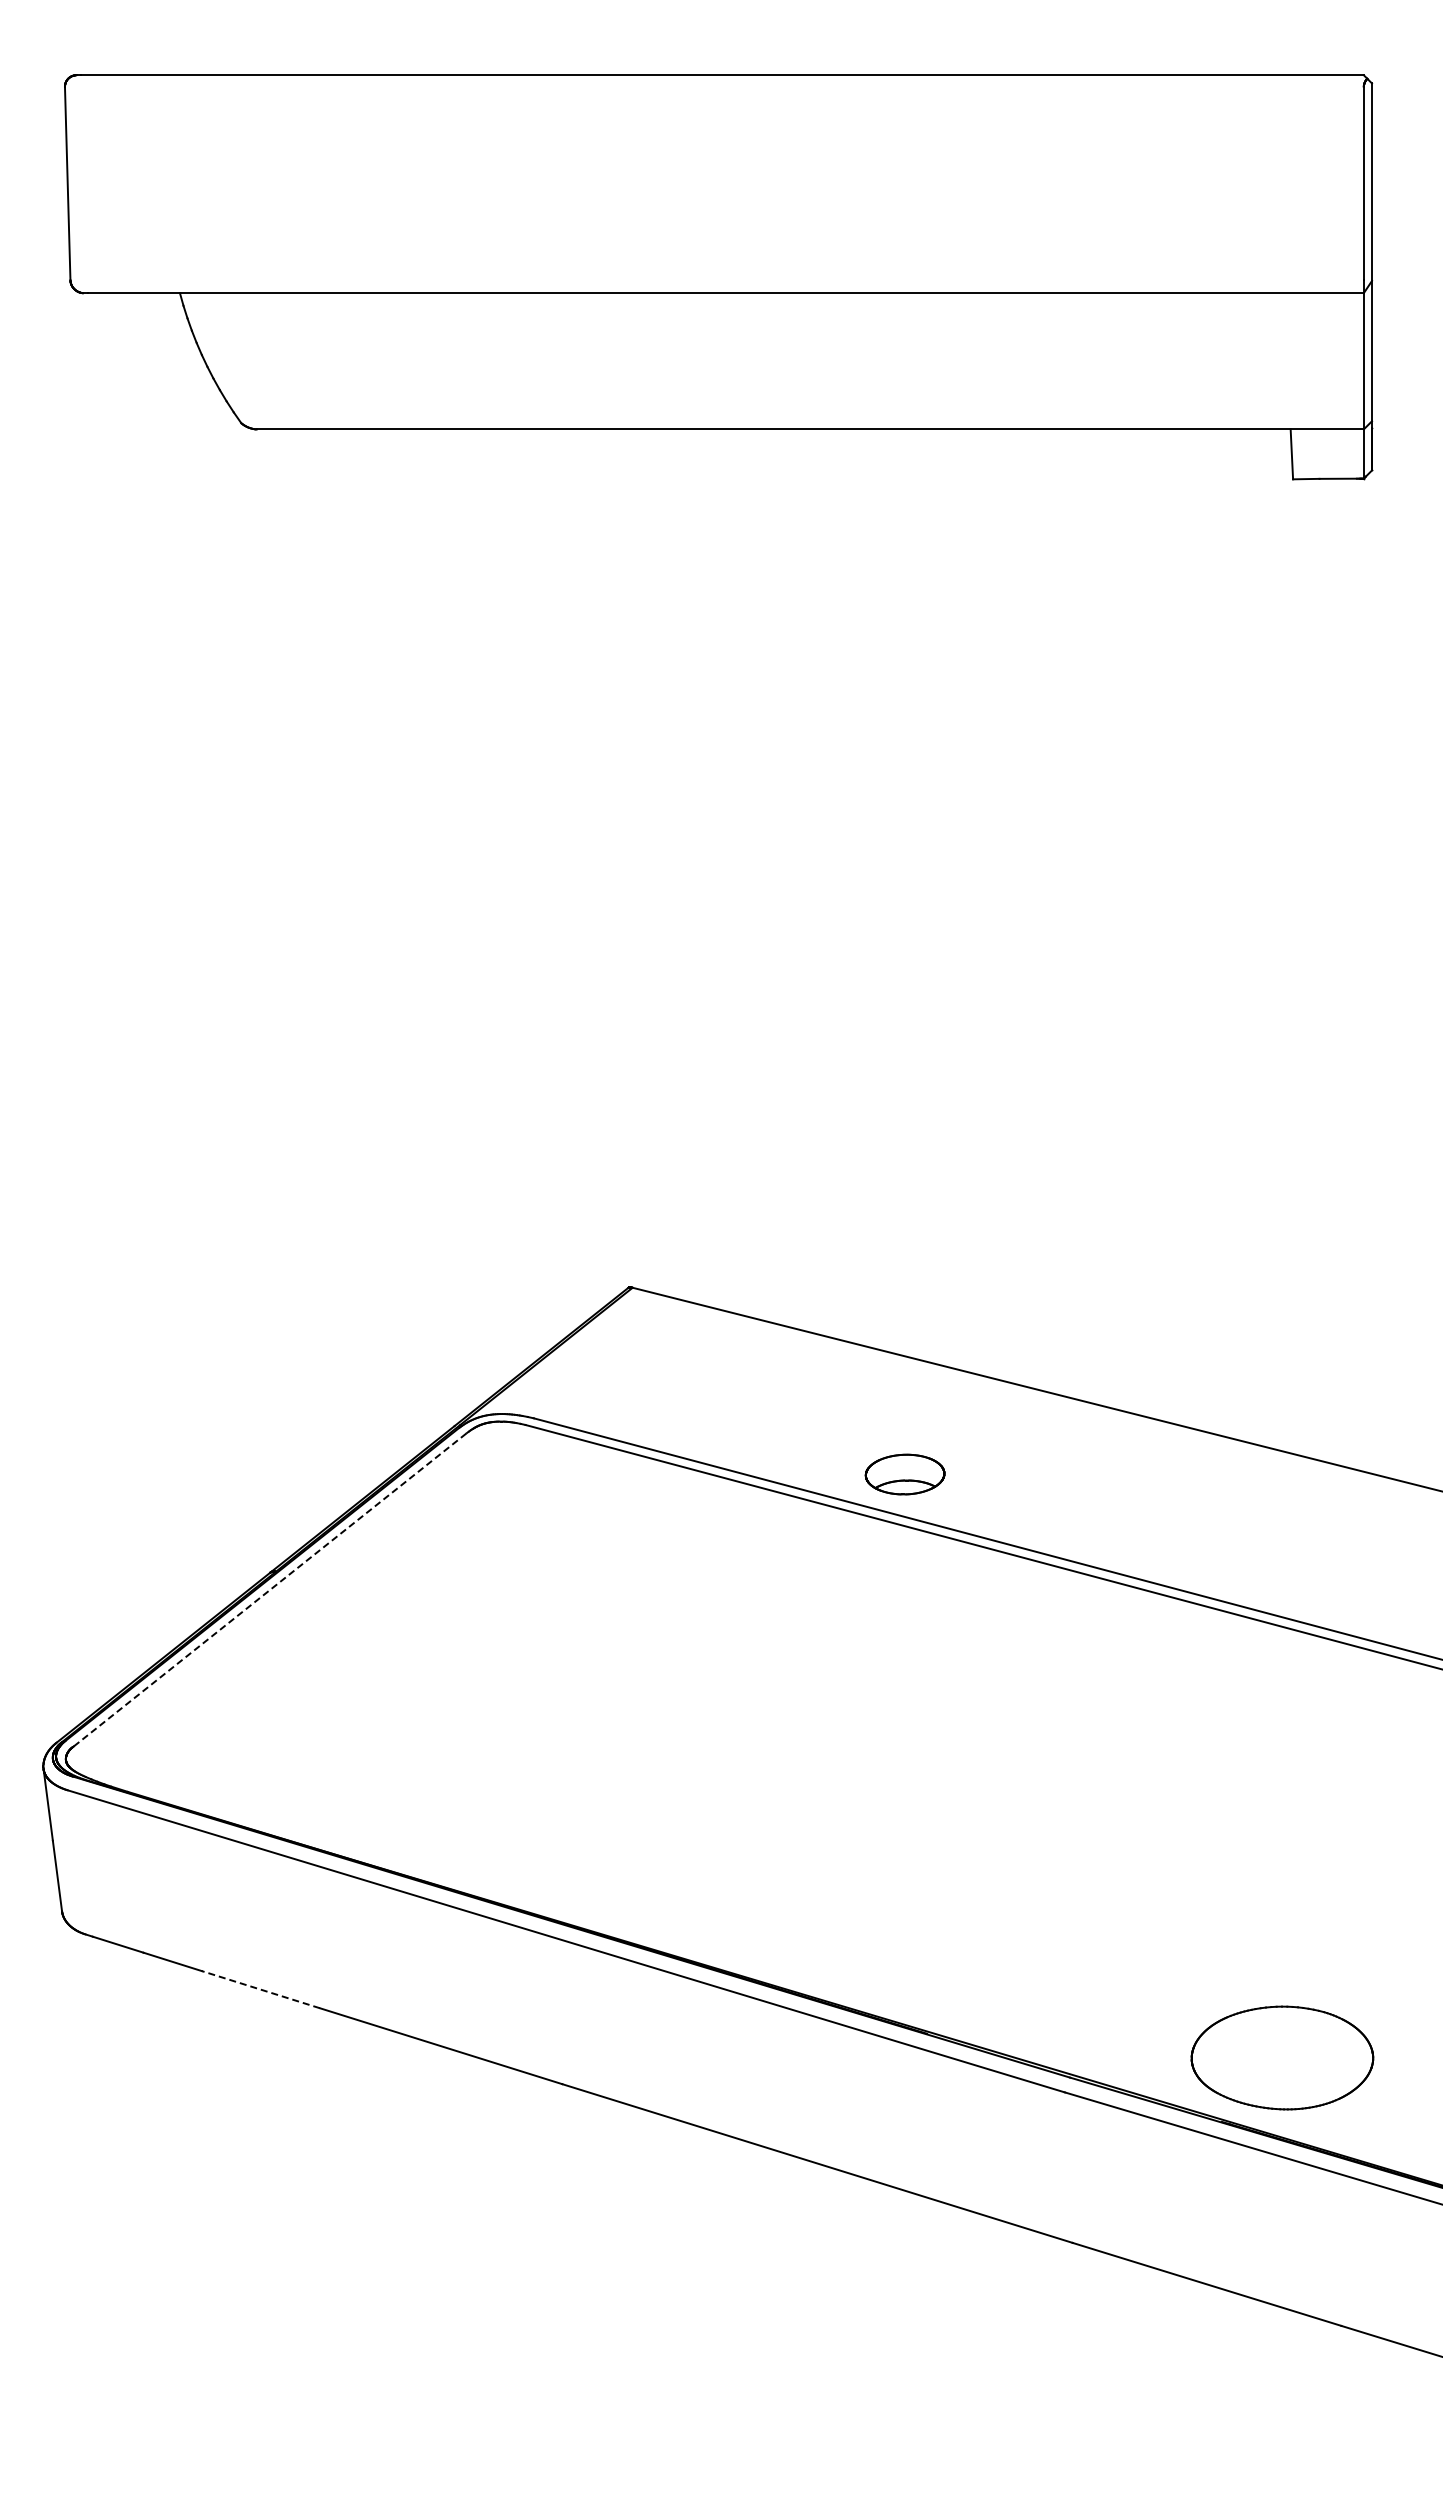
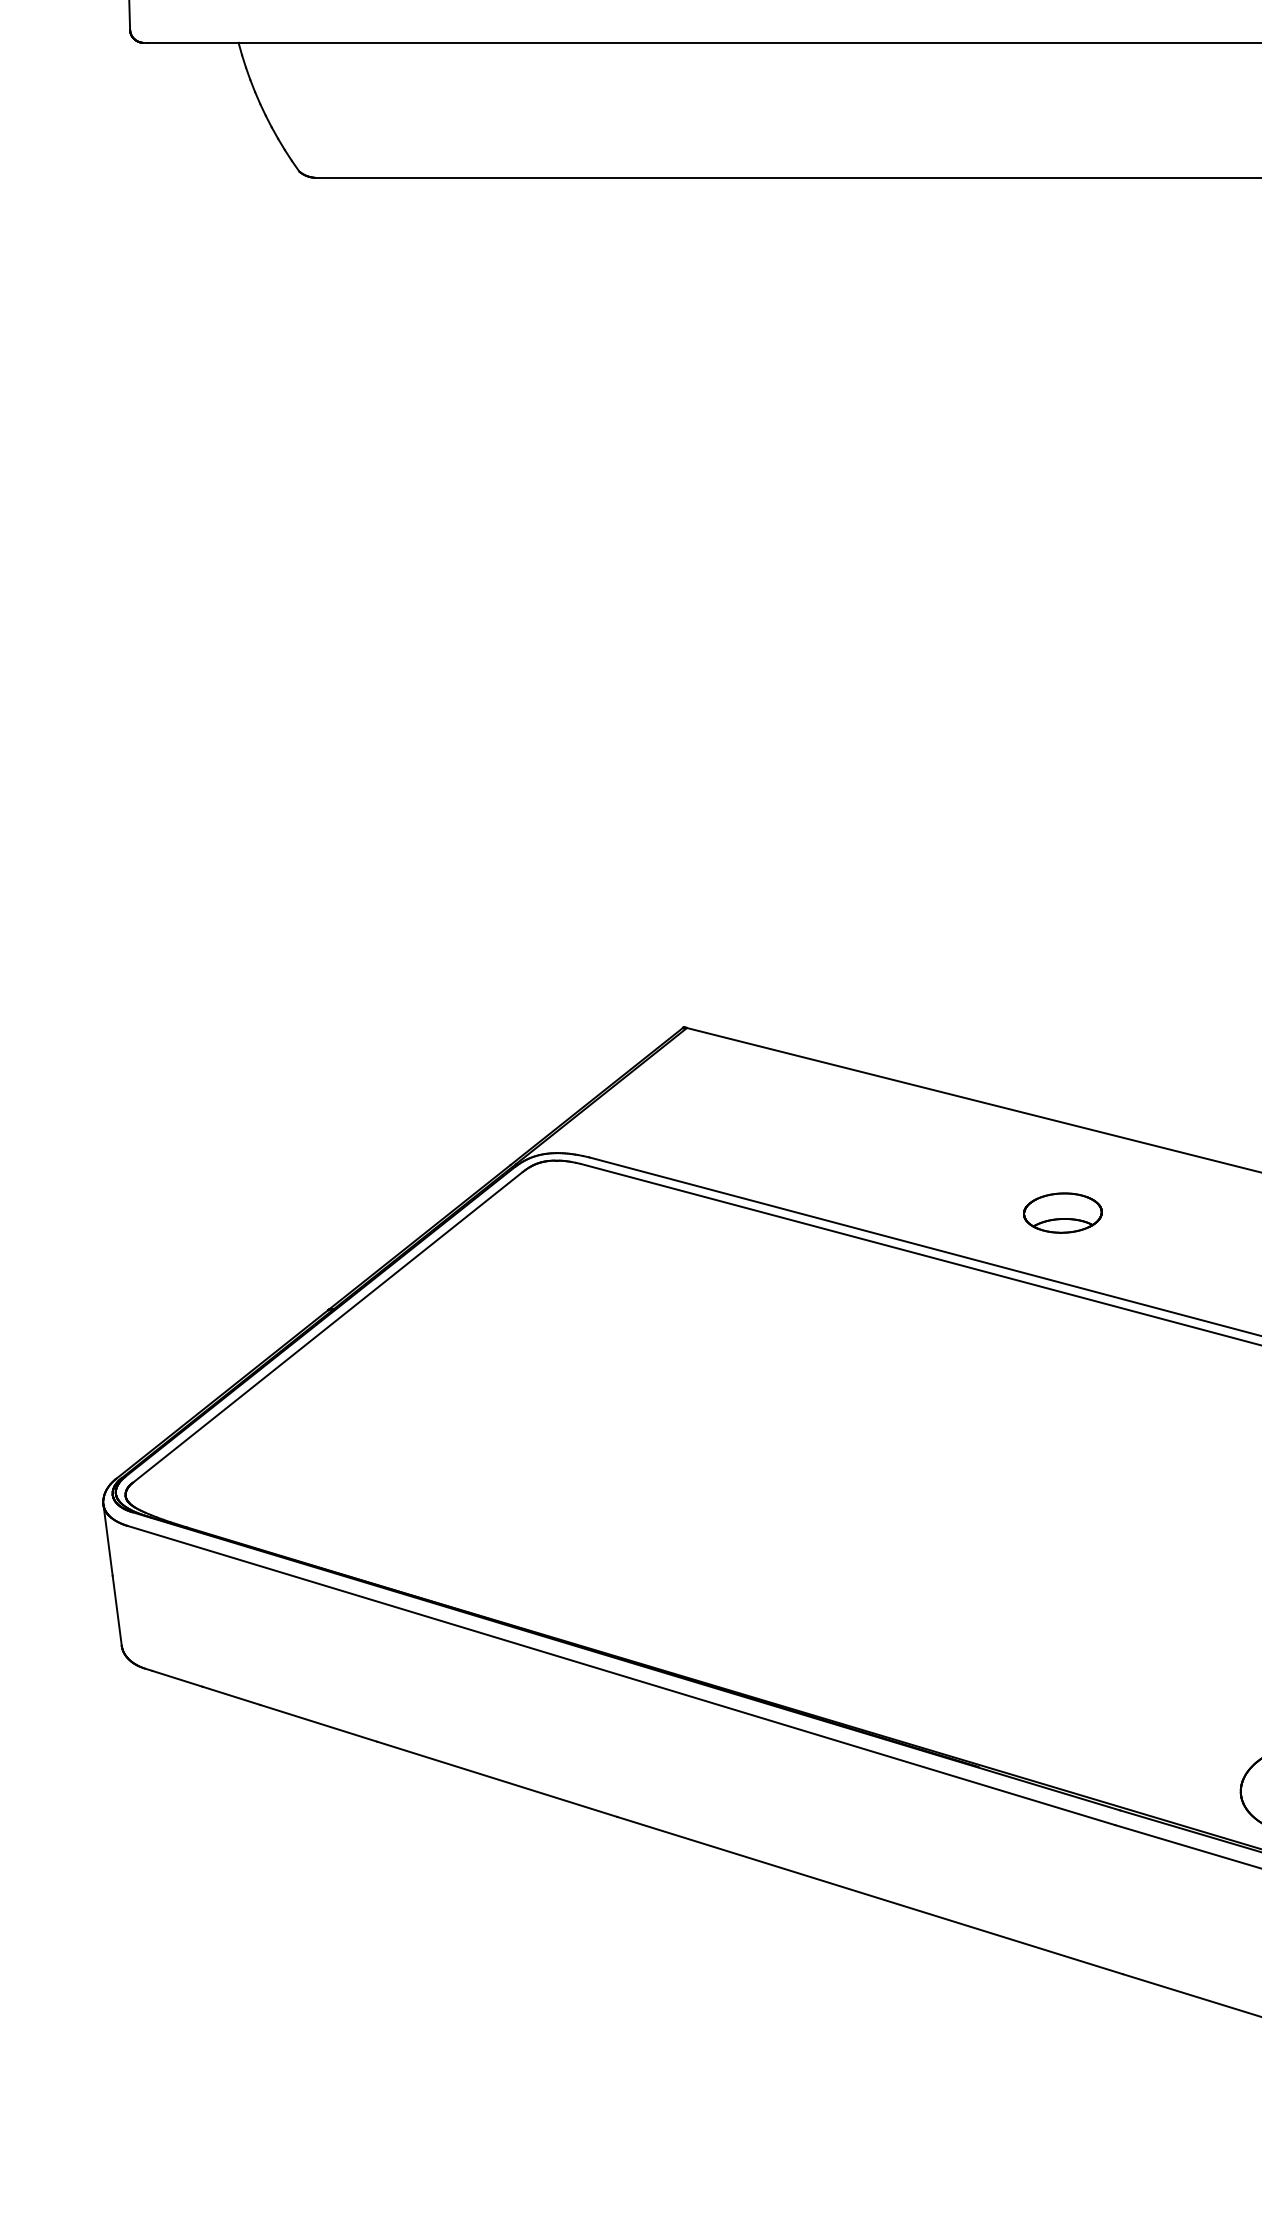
part: (904, 1474) -> (1062, 1213), moved
line: (270, 1589) -> (328, 1326), dashed -> solid
line: (260, 1989) -> (318, 1723), dashed -> solid

